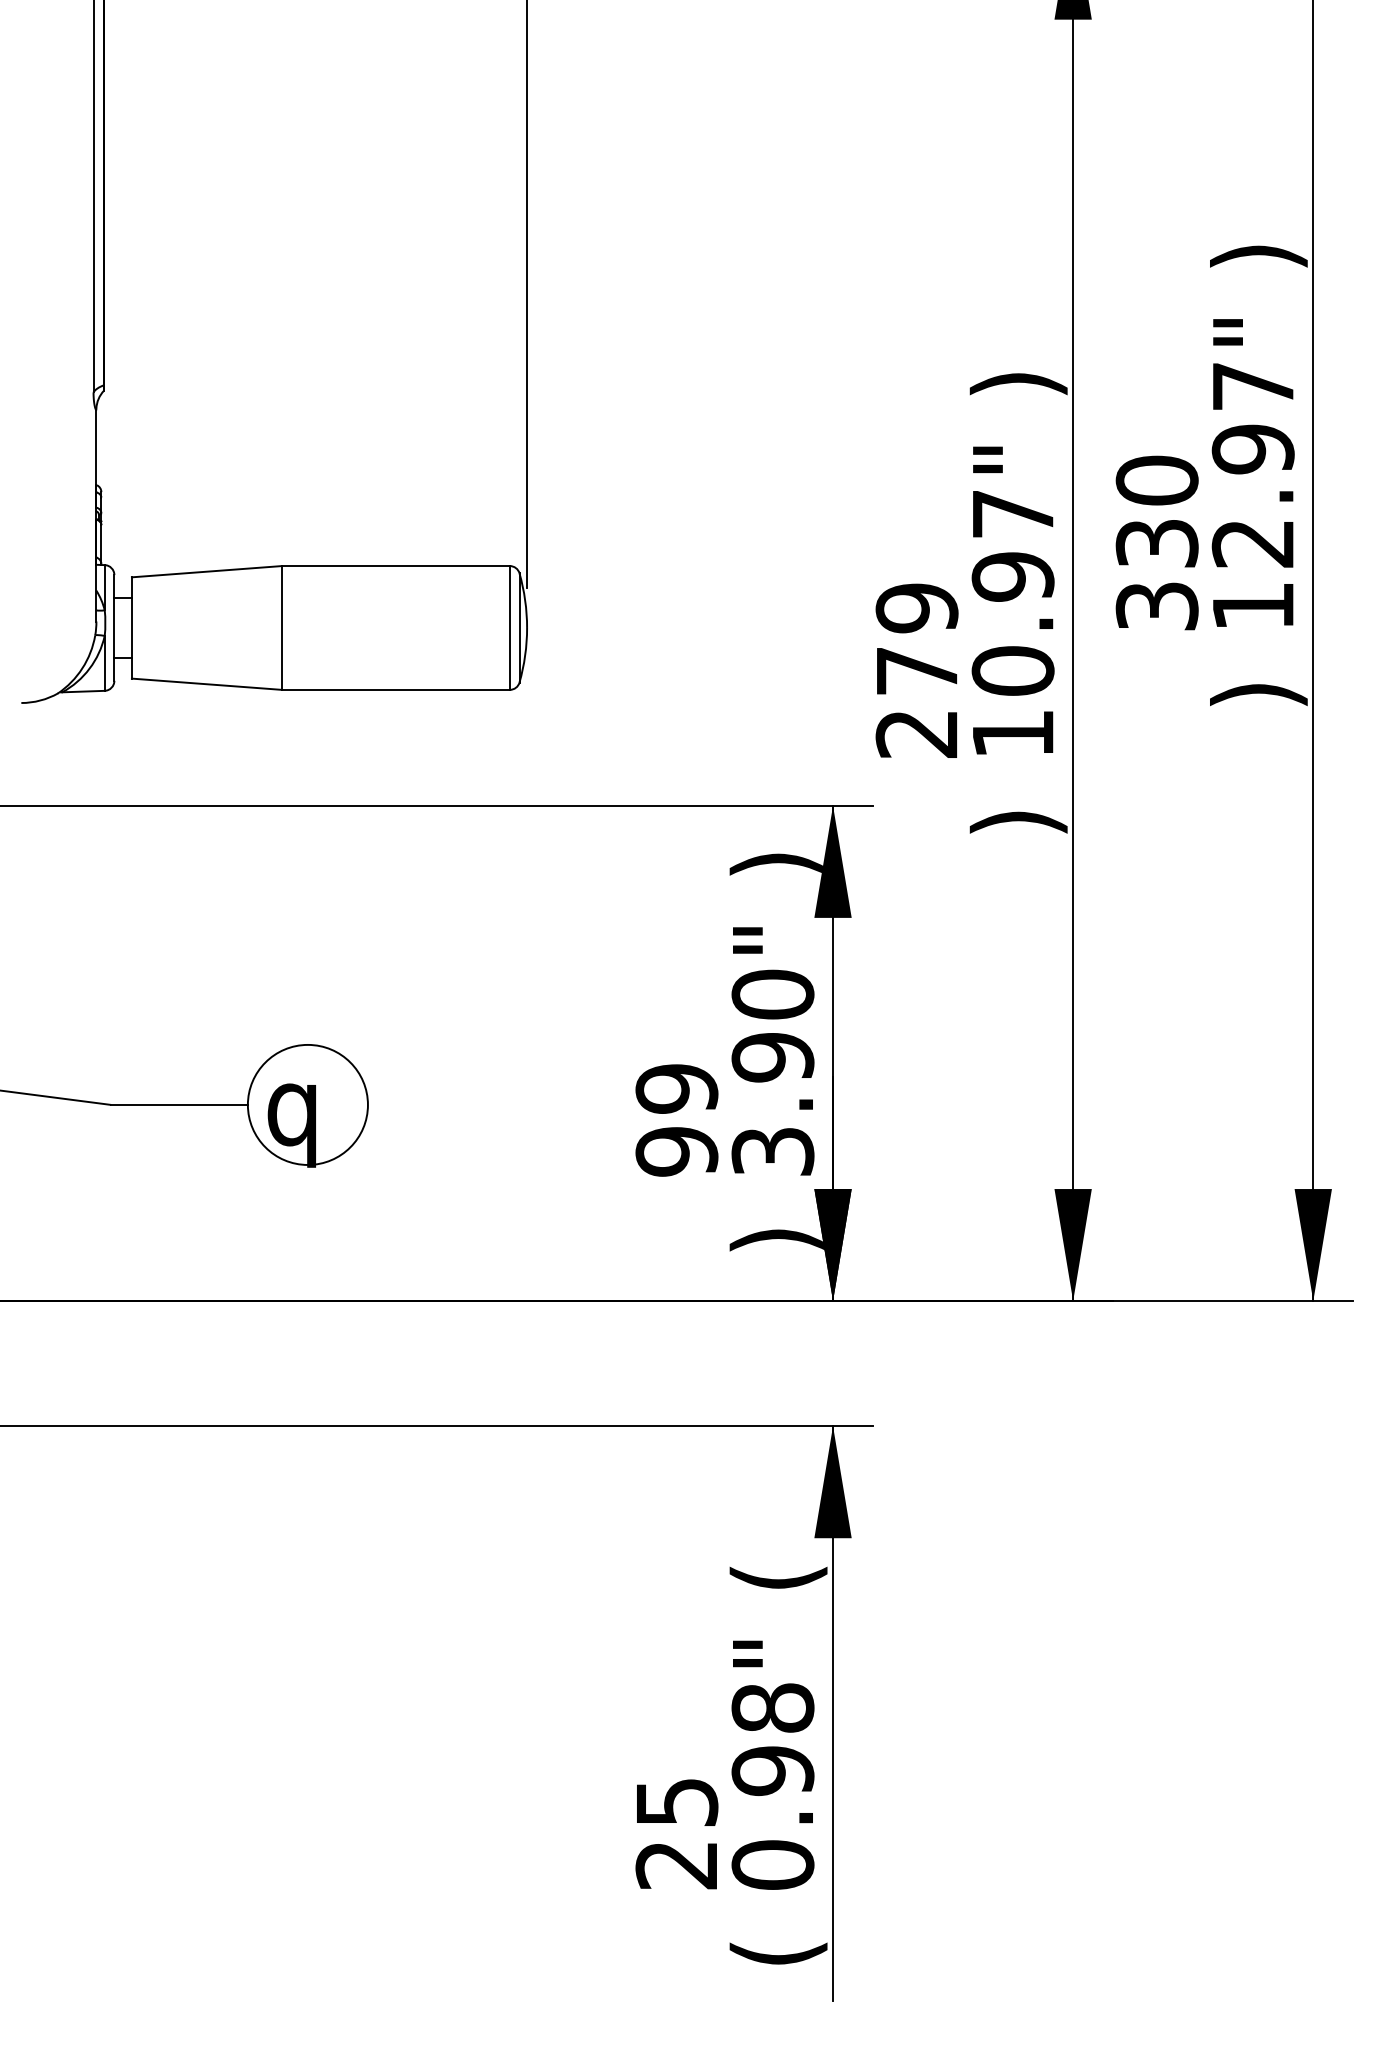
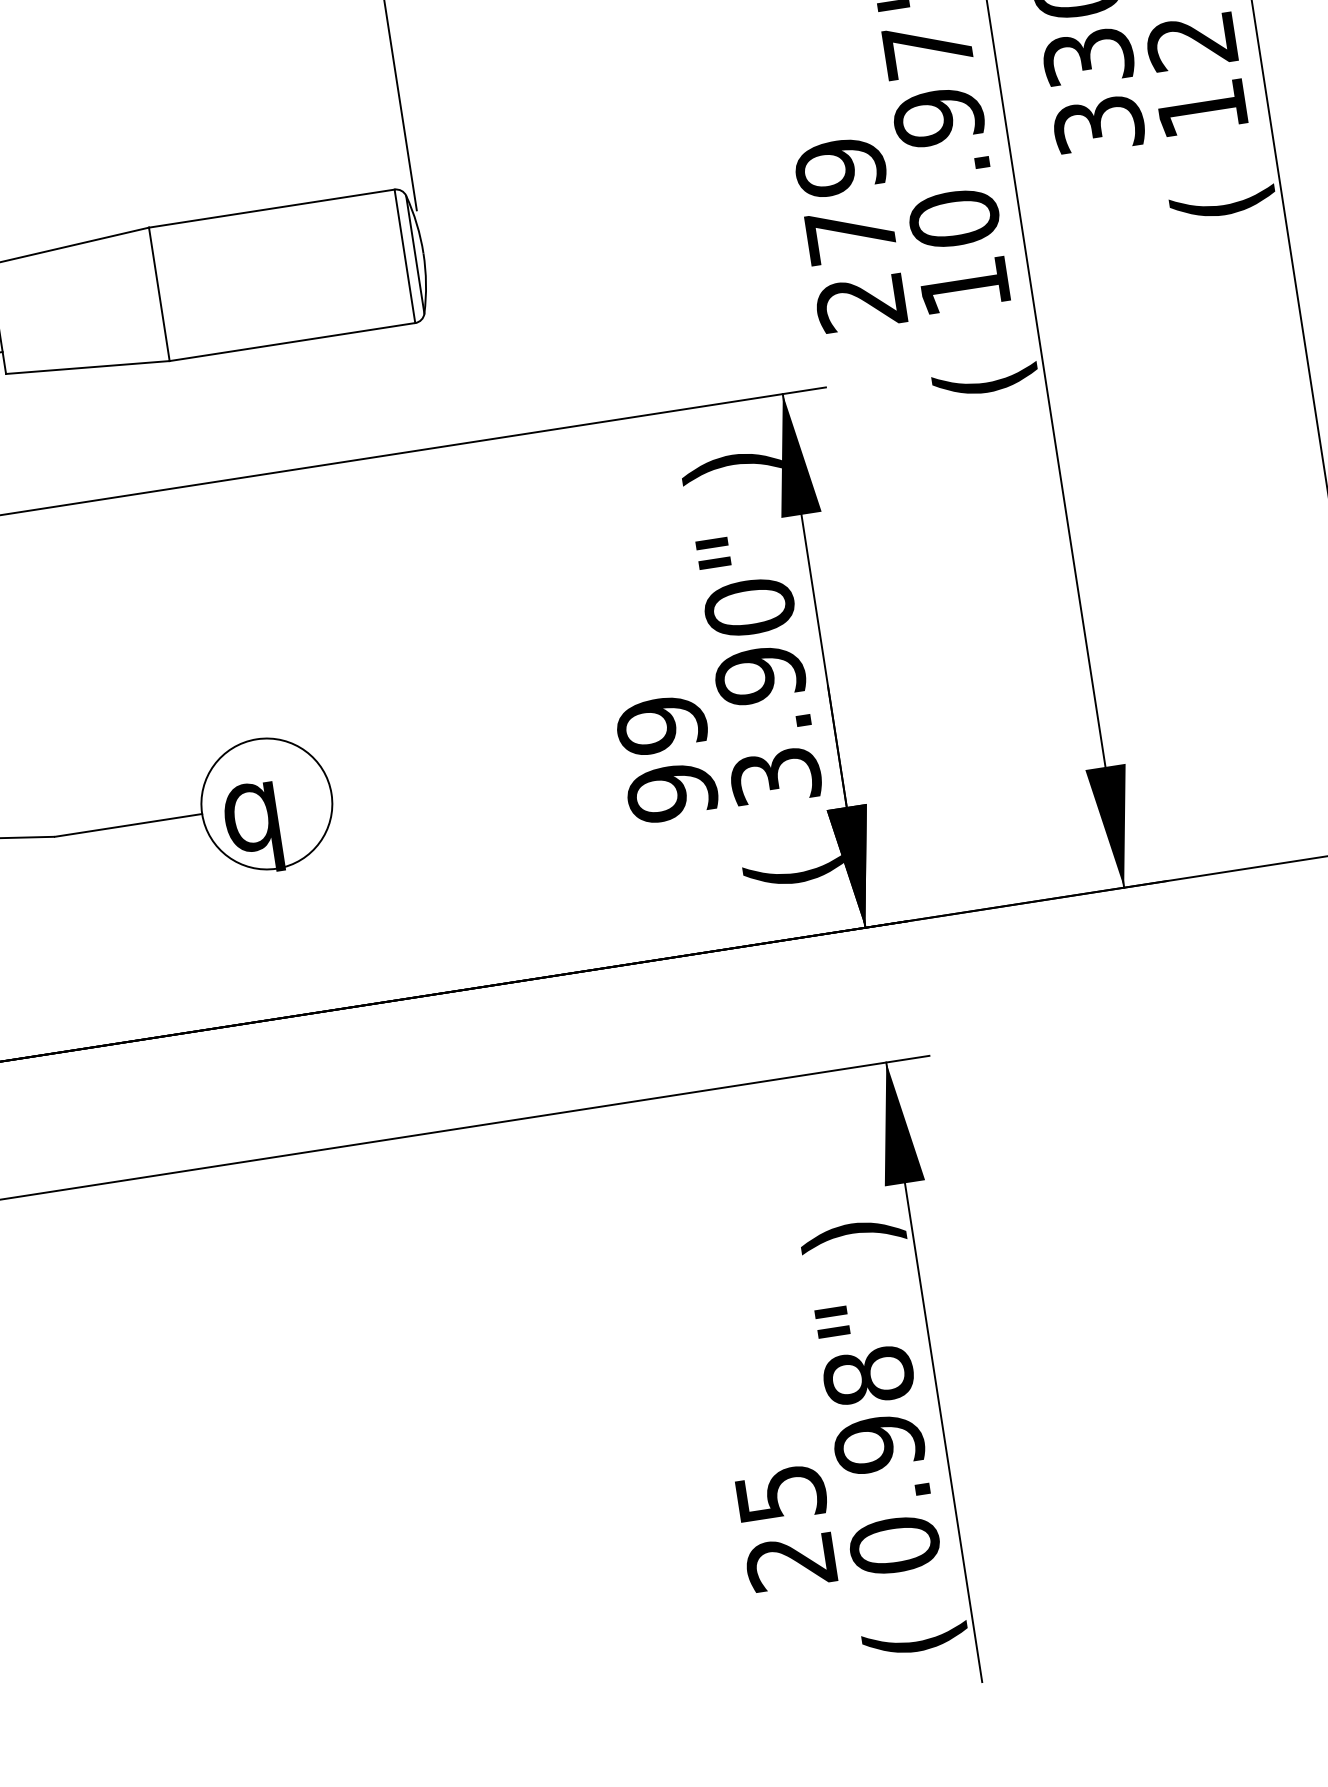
text: (1258, 694) -> (1222, 203), ) -> (
text: (1018, 822) -> (985, 381), ) -> (
text: (776, 1240) -> (794, 871), ) -> (
text: (778, 1577) -> (852, 1234), ( -> )

